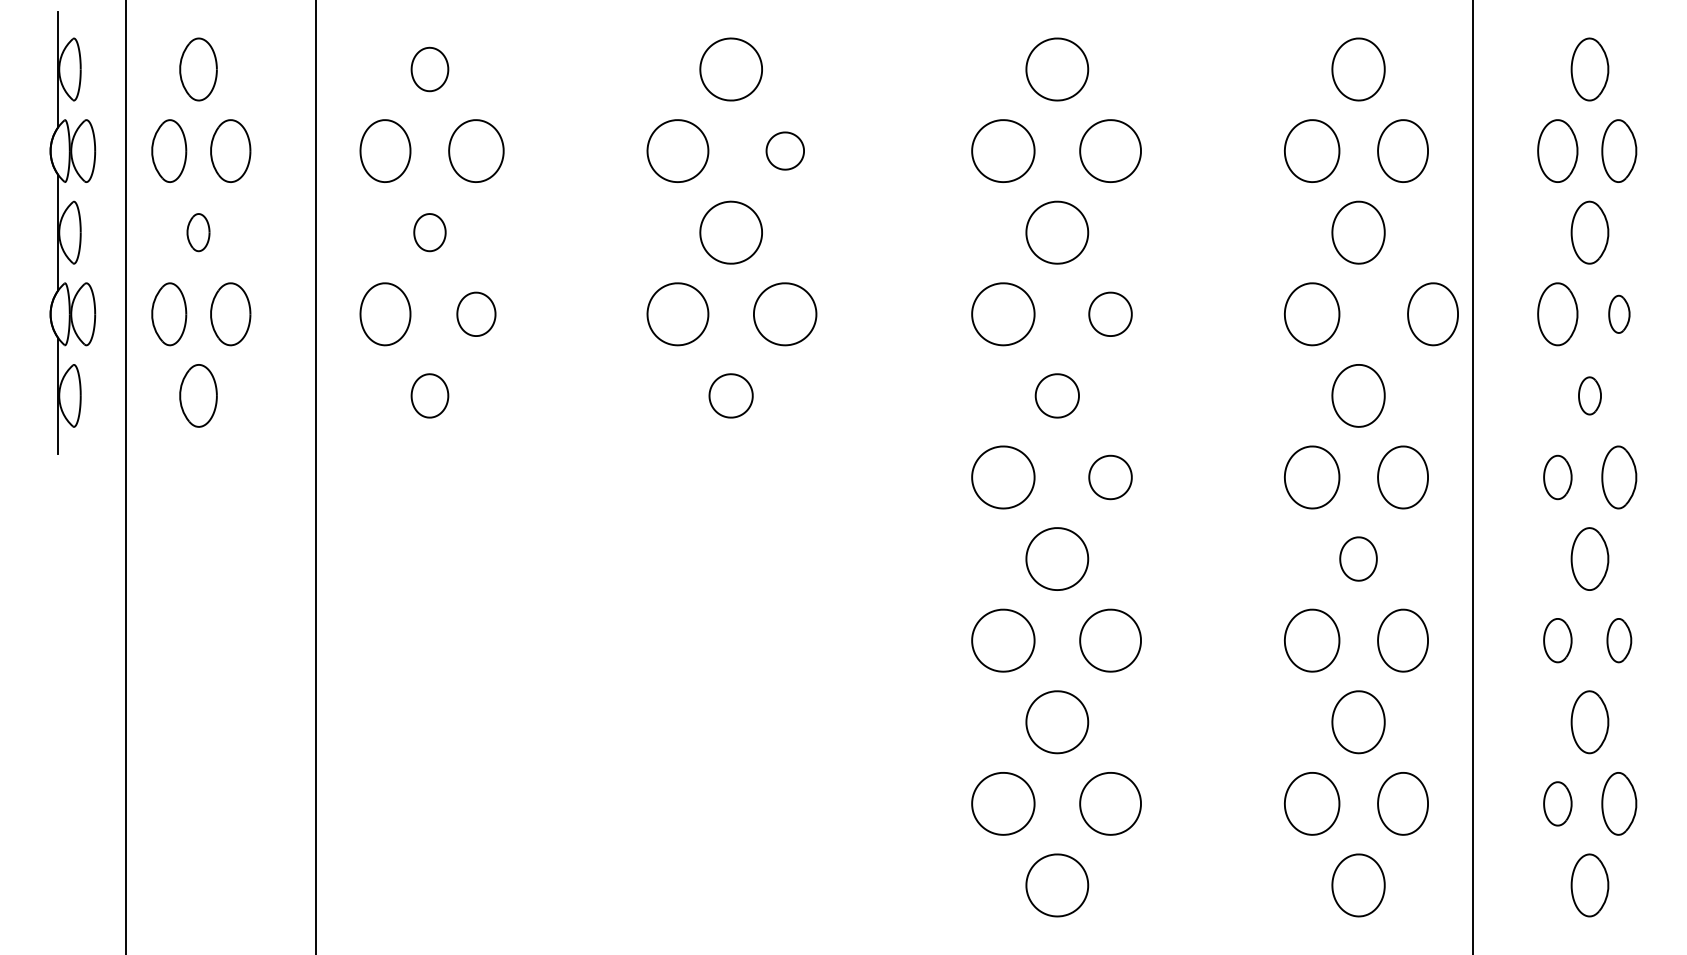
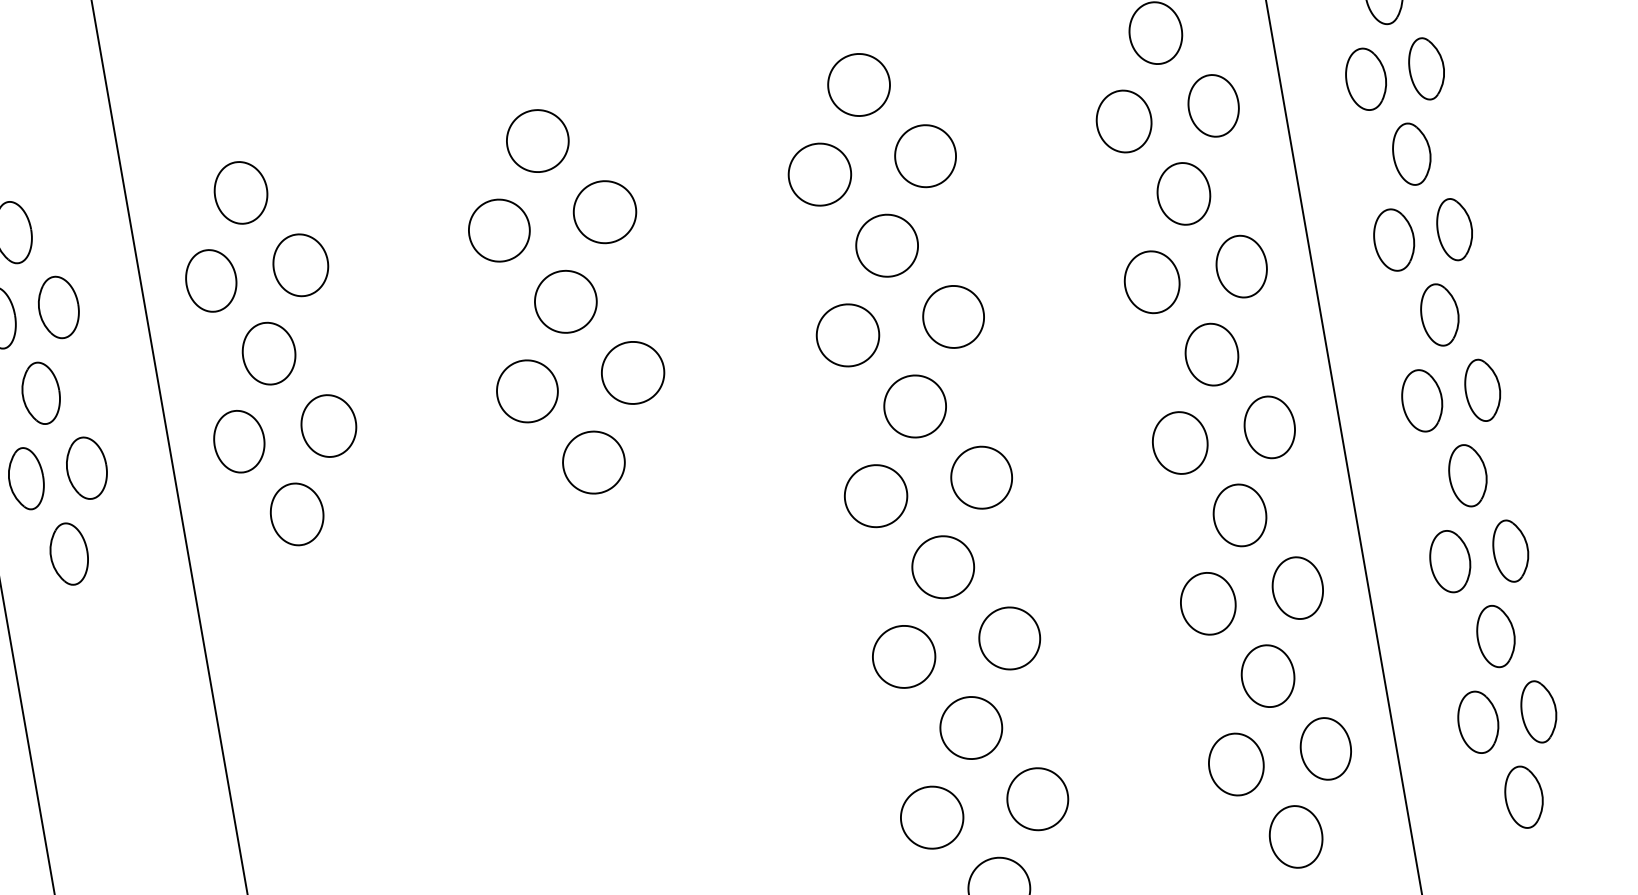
part: (429, 69) -> (240, 192), size x1.43
part: (785, 150) -> (605, 211), size x1.67
part: (198, 232) -> (41, 393), size x1.67
part: (429, 232) -> (268, 353), size x1.67
part: (476, 314) -> (329, 426), size x1.43
part: (1110, 314) -> (953, 317), size x1.43
part: (1432, 314) -> (1241, 266), moved
part: (1619, 314) -> (1455, 229), size x1.67
part: (429, 395) -> (296, 514), size x1.43
part: (730, 395) -> (593, 462), size x1.43
part: (1057, 395) -> (915, 406), size x1.43
part: (1589, 395) -> (1439, 314), size x1.67
part: (1110, 477) -> (981, 477), size x1.43
part: (1557, 477) -> (1421, 400), size x1.43
part: (1358, 558) -> (1239, 514), size x1.43
part: (1557, 640) -> (1449, 561), size x1.43
part: (1619, 640) -> (1511, 550), size x1.43
part: (1557, 803) -> (1477, 722), size x1.43

